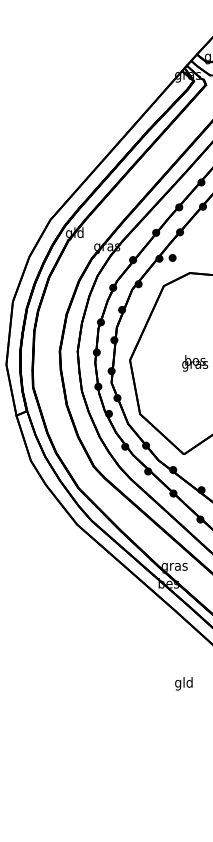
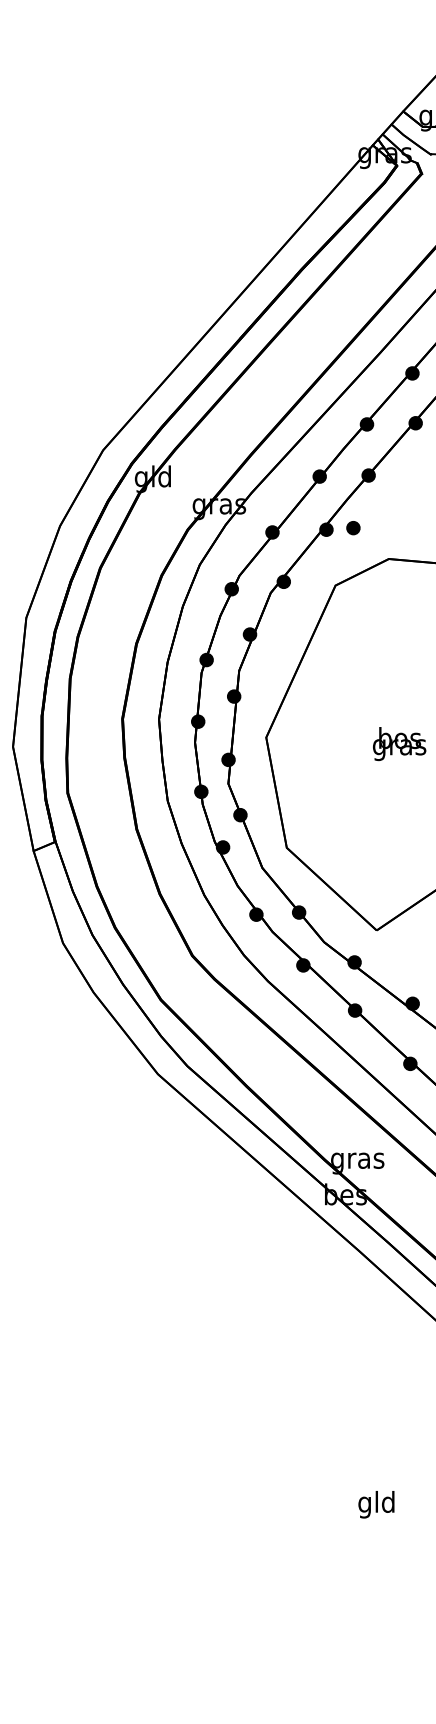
text: (183, 683) -> (375, 1504), moved

